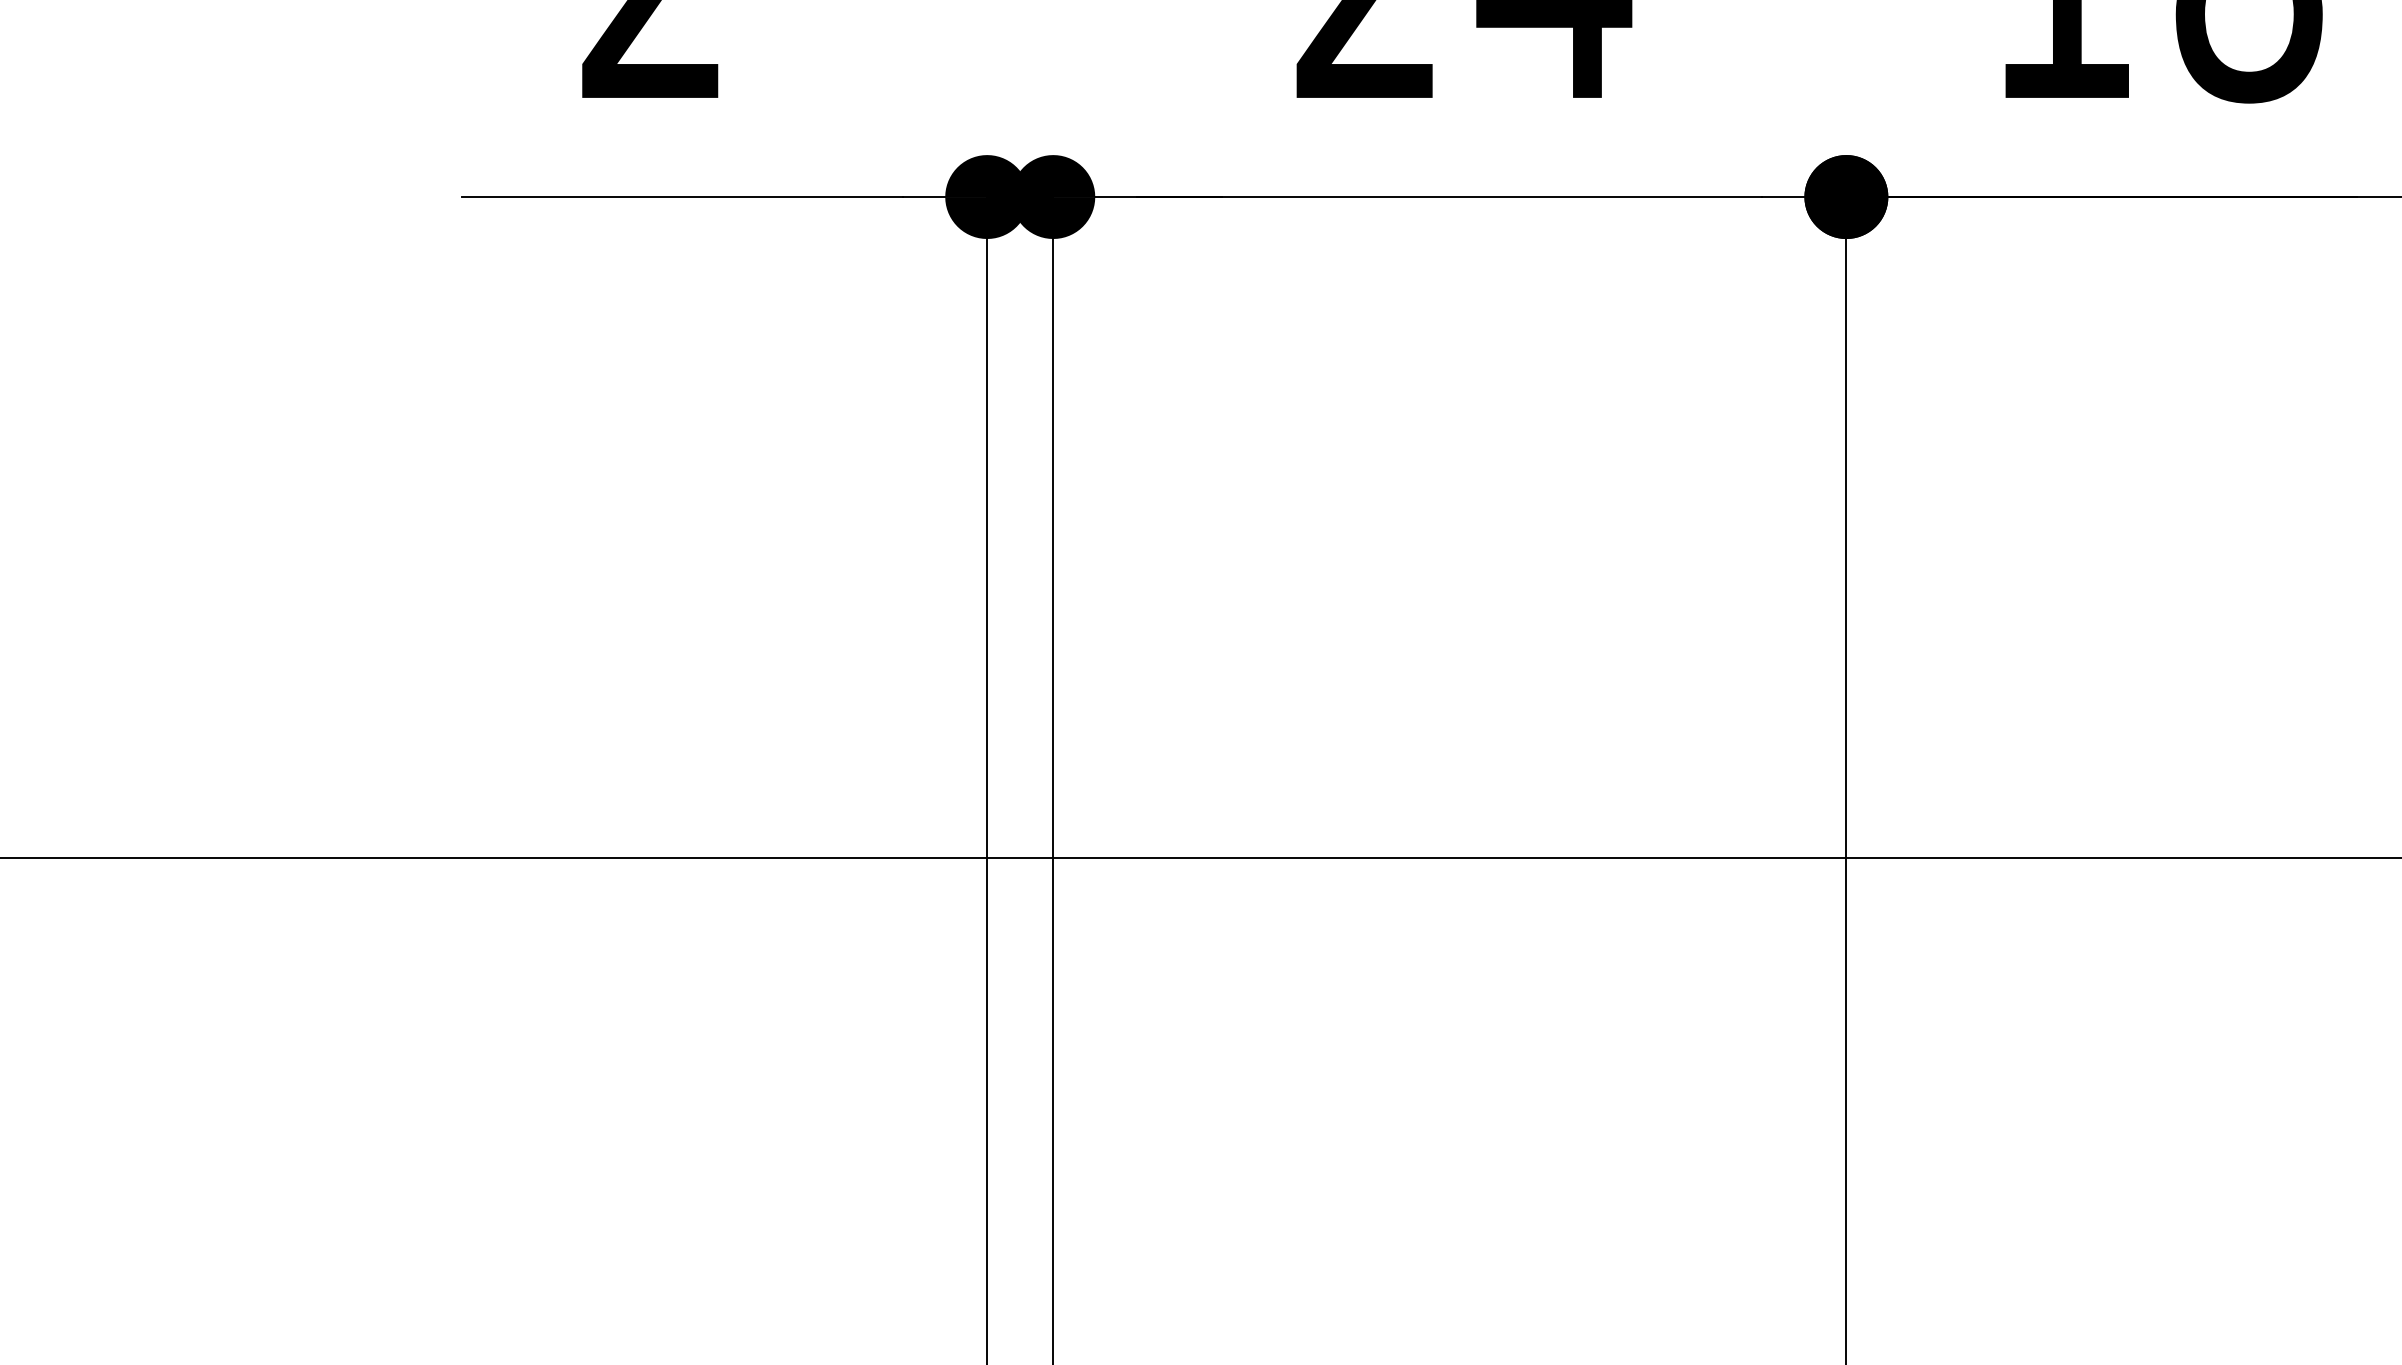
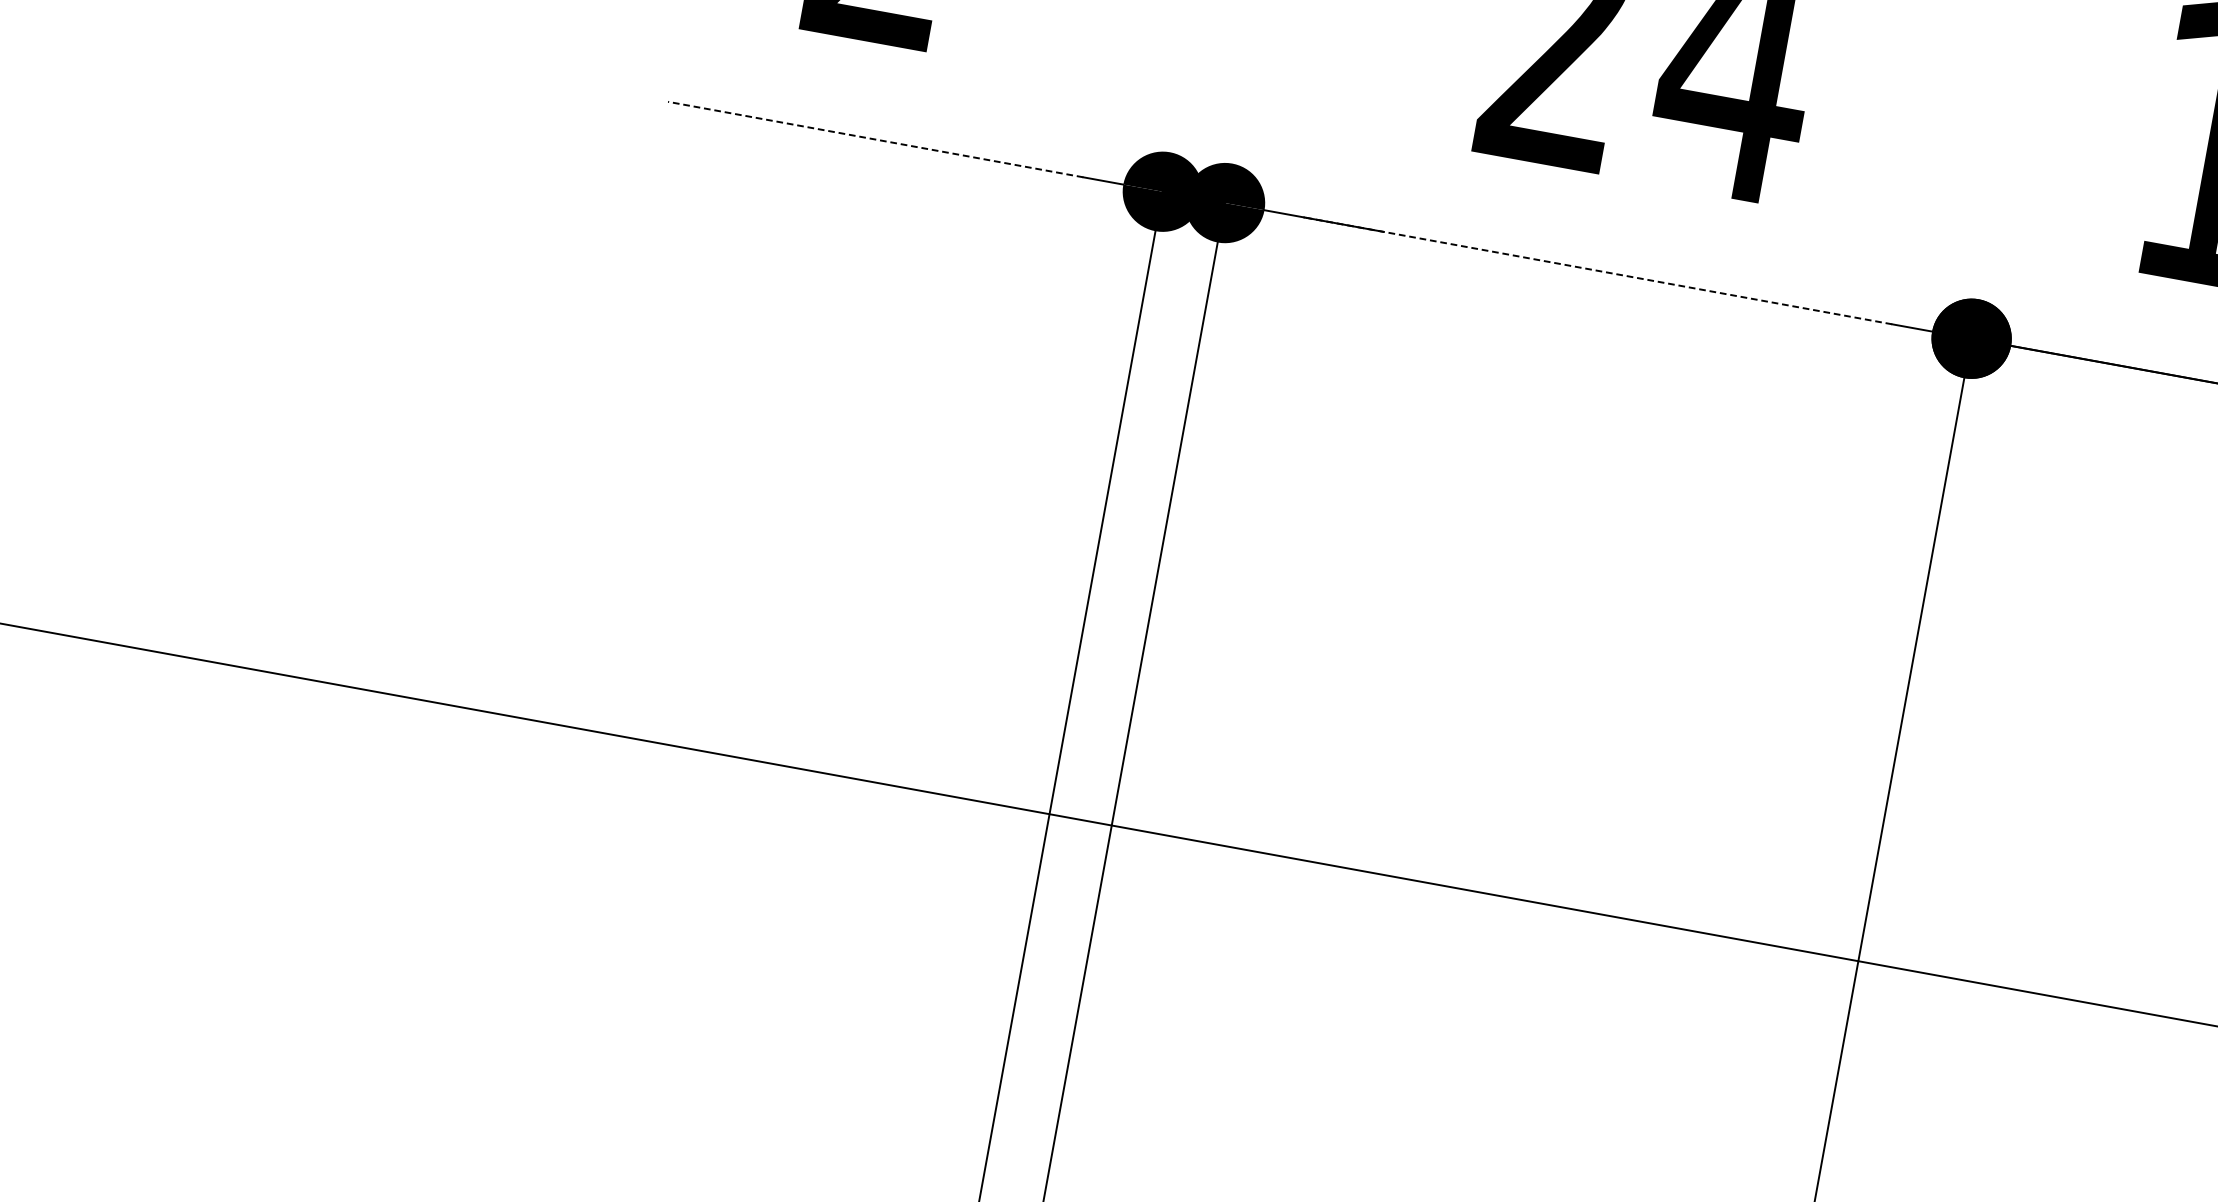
line: (682, 197) -> (875, 140), solid -> dashed
line: (1449, 197) -> (1597, 271), solid -> dashed

